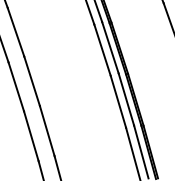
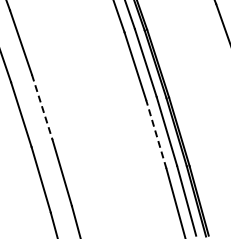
line: (32, 81) -> (42, 107), solid -> dashed
line: (118, 101) -> (156, 134), solid -> dashed

